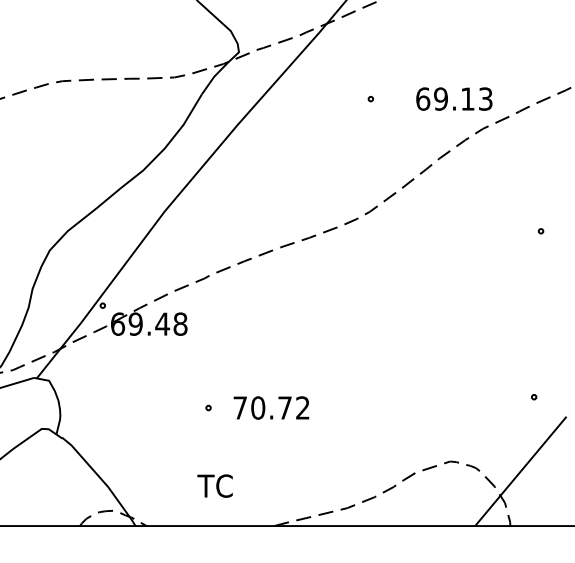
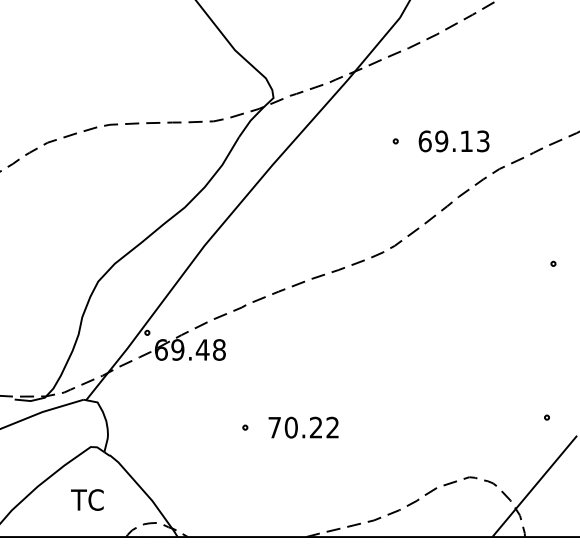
text: (453, 99) -> (453, 141), moved
text: (284, 407) -> (315, 427), 70.72 -> 70.22
text: (215, 485) -> (87, 499), moved

